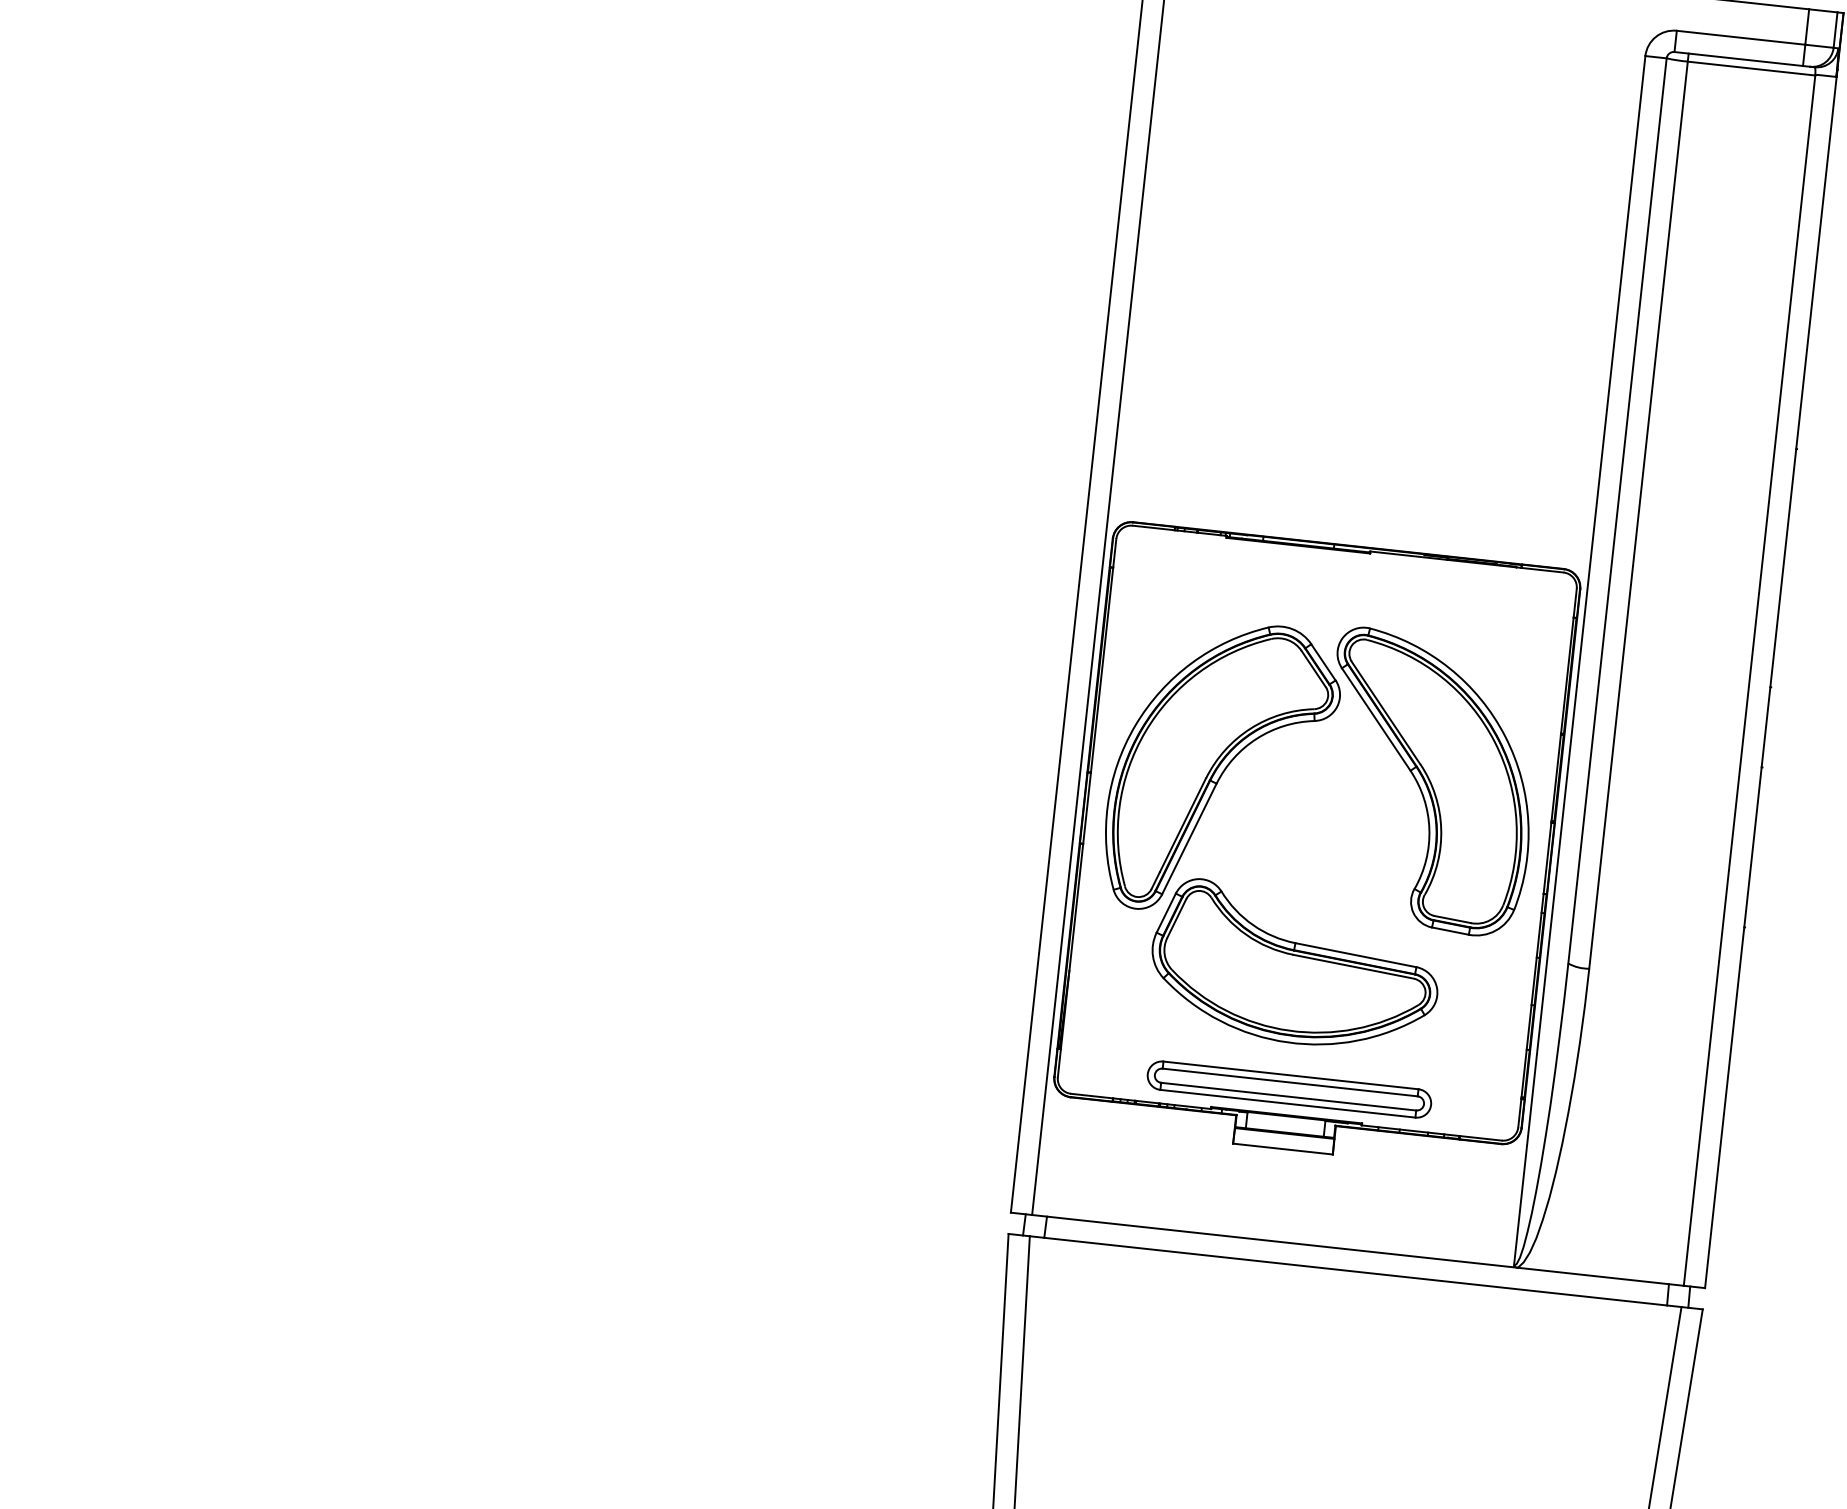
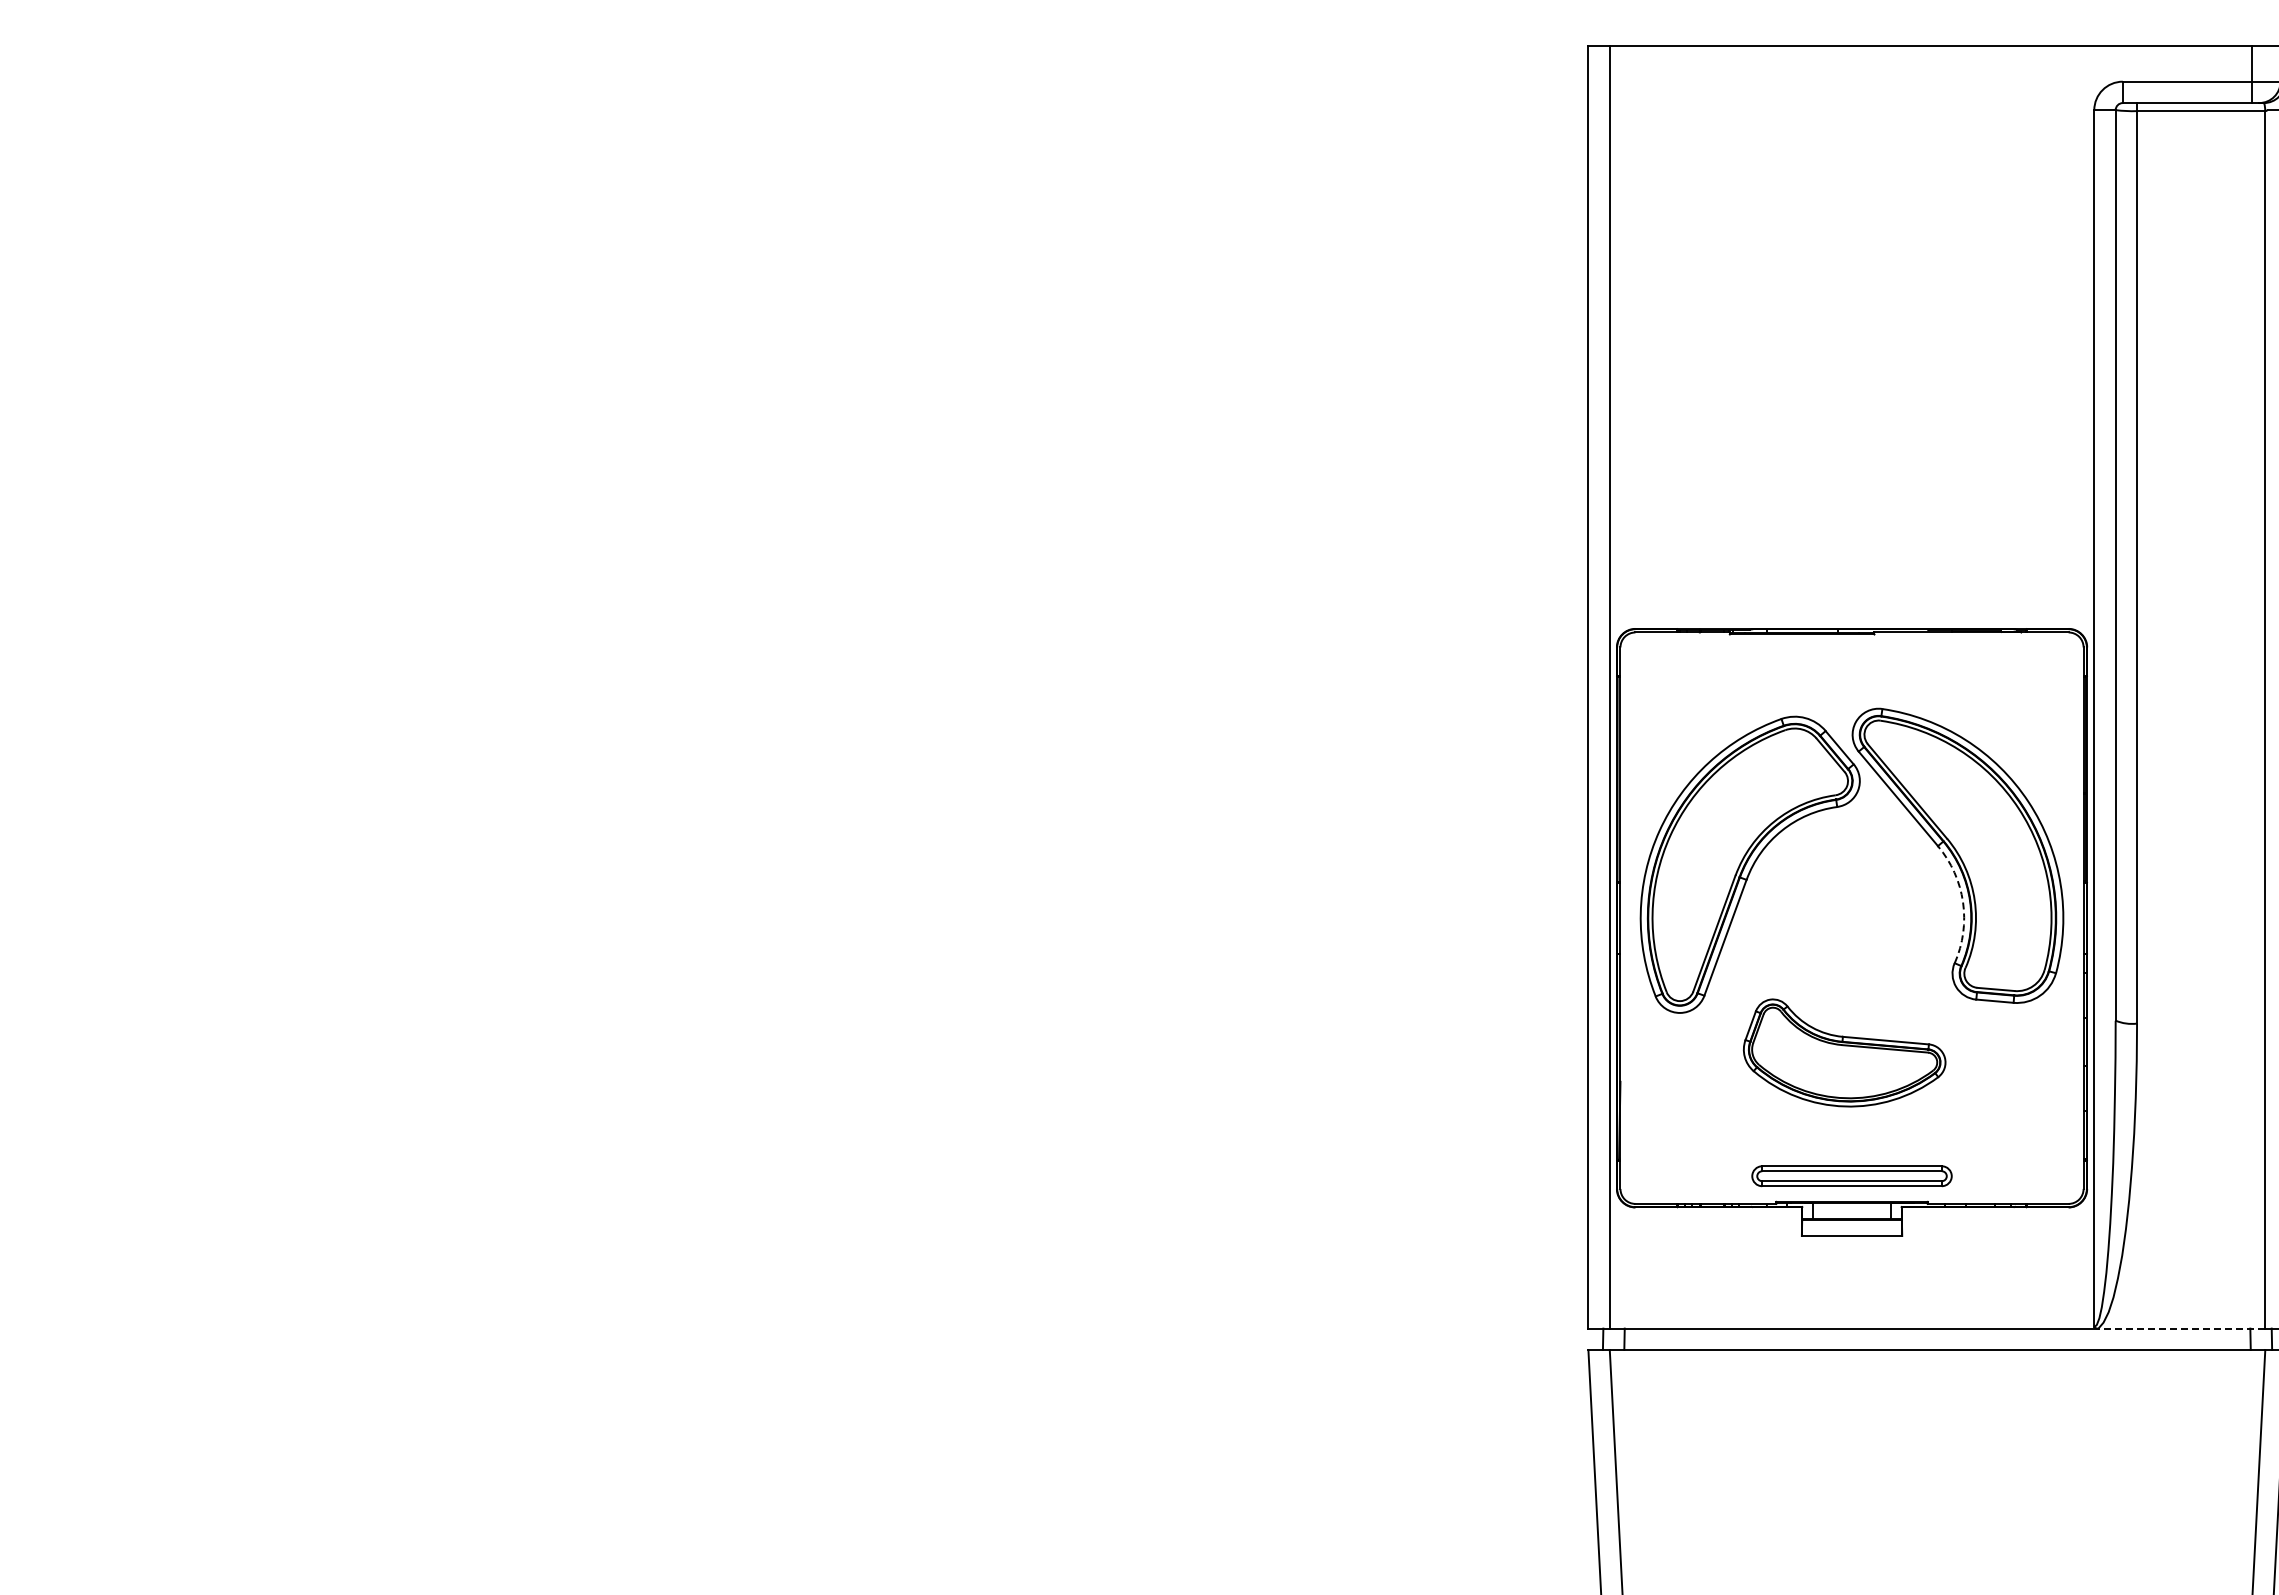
arc: (1429, 829) -> (1963, 902), solid -> dashed
part: (1295, 965) -> (1844, 1052), size x0.7
part: (1288, 1089) -> (1851, 1176), size x0.7
line: (1600, 1276) -> (2181, 1328), solid -> dashed

